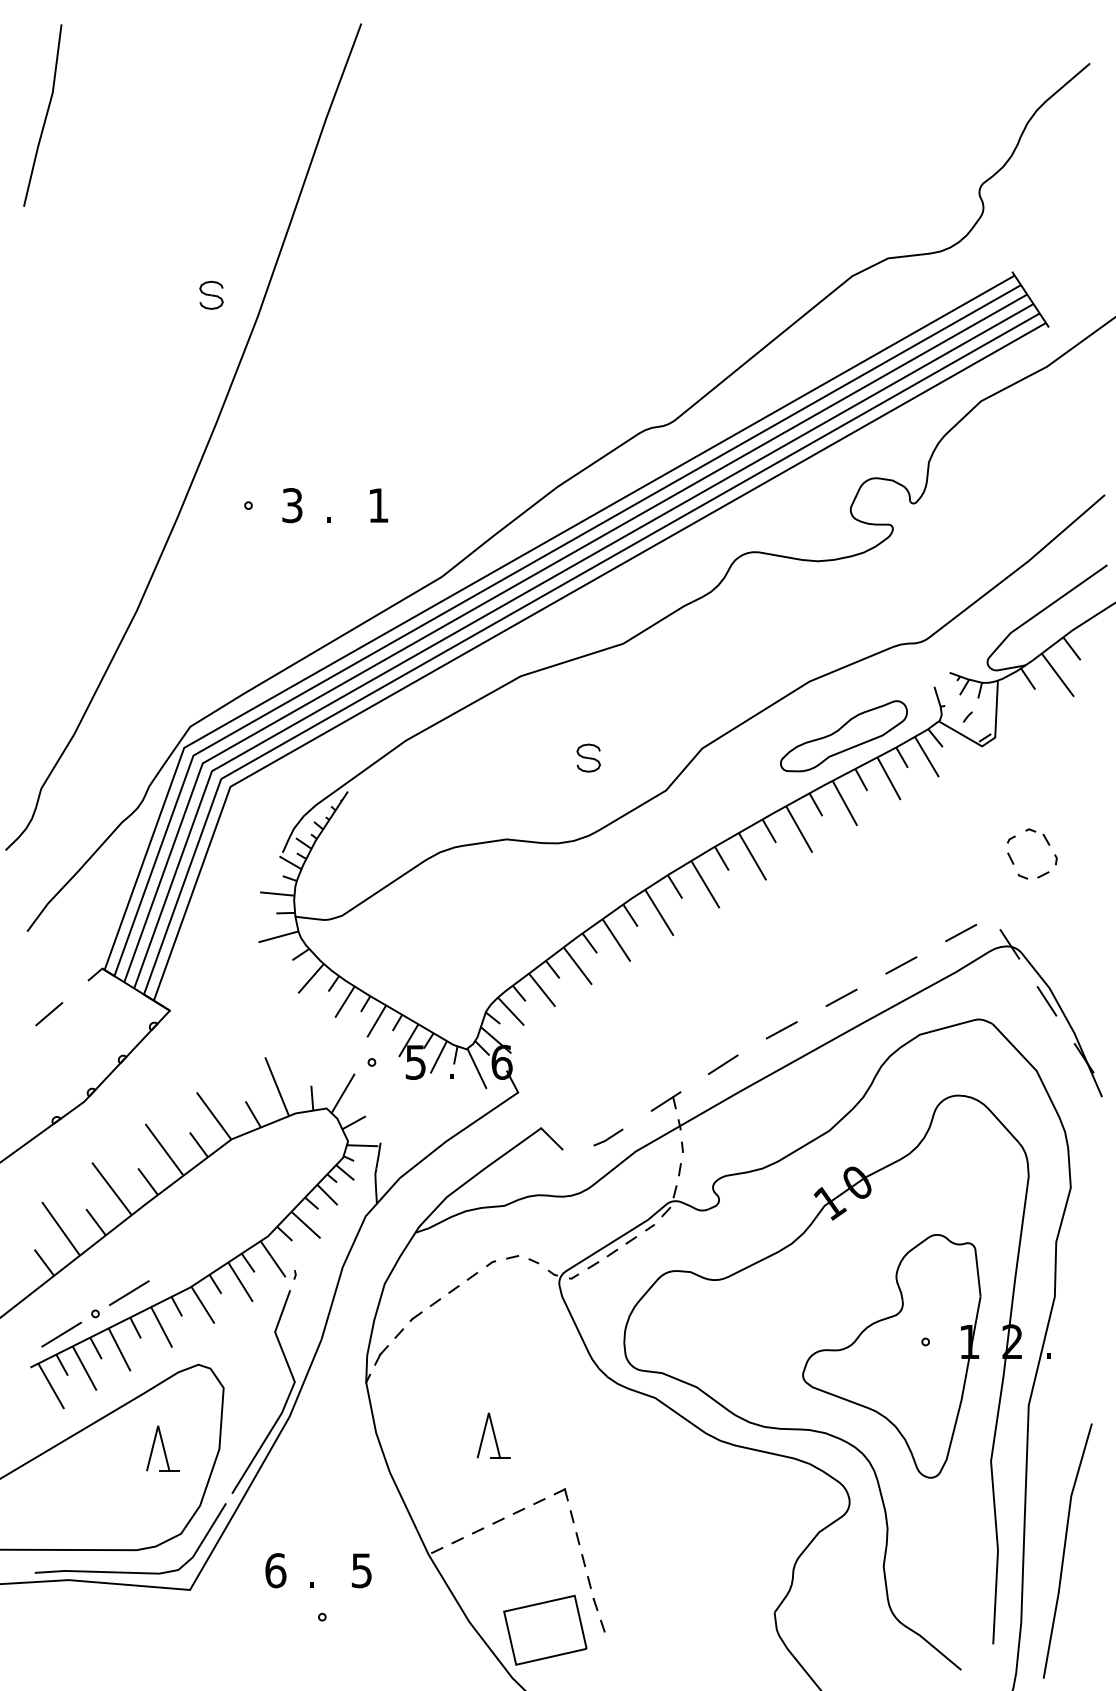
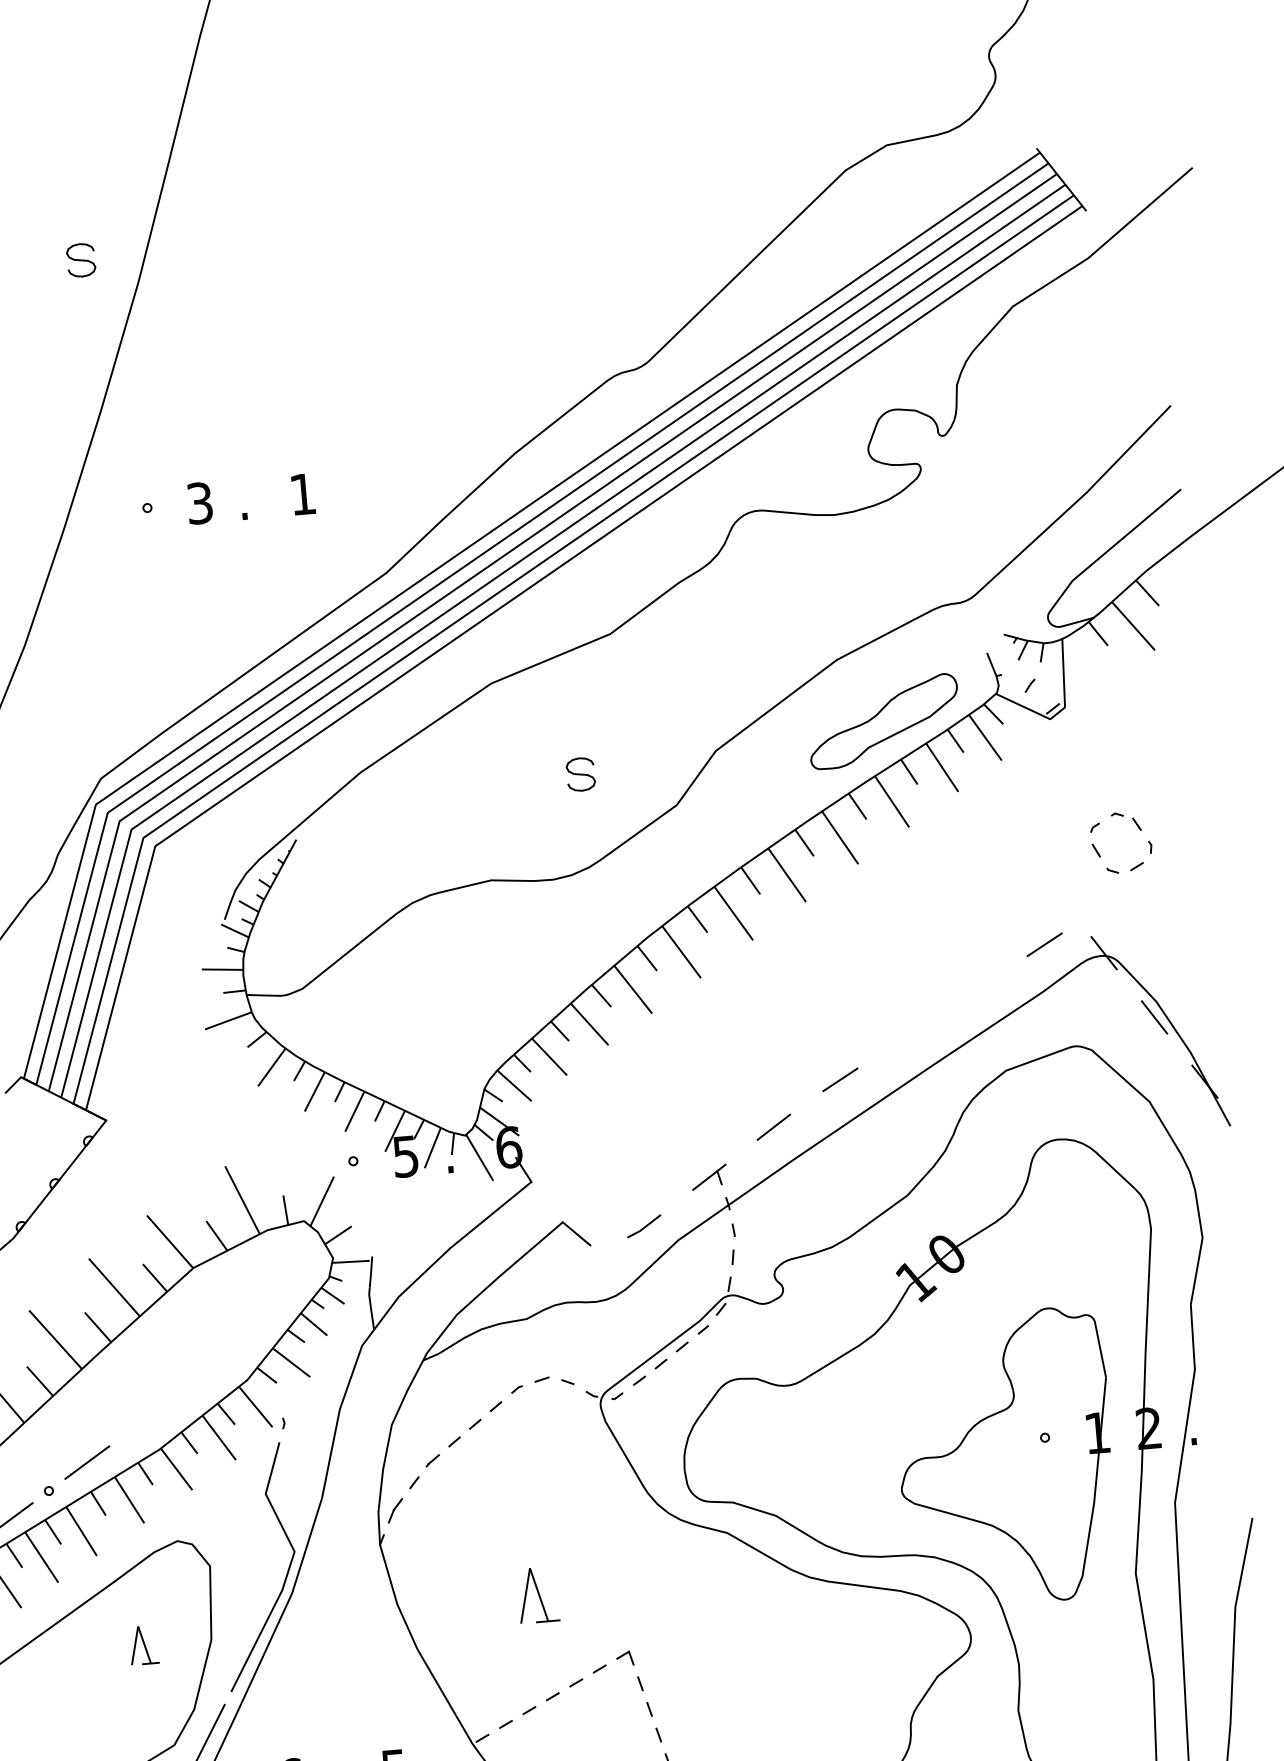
line: (901, 965) -> (976, 989), removed
line: (841, 997) -> (908, 1034), removed
part: (162, 1448) -> (143, 1645), size x0.7

